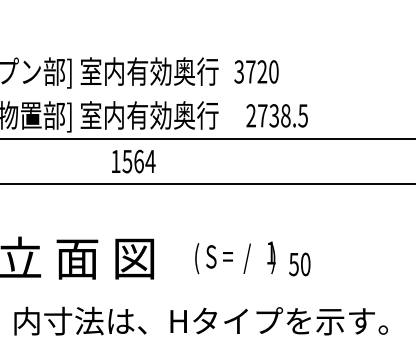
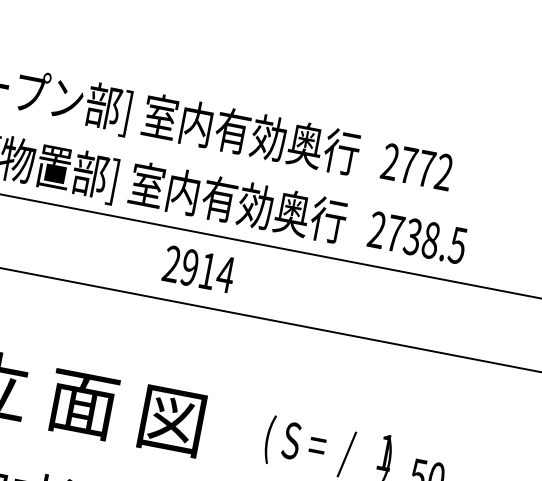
text: (256, 71) -> (417, 166), 3720 -> 2772
text: (276, 115) -> (416, 237), moved
text: (127, 161) -> (189, 267), 1564 -> 2914

